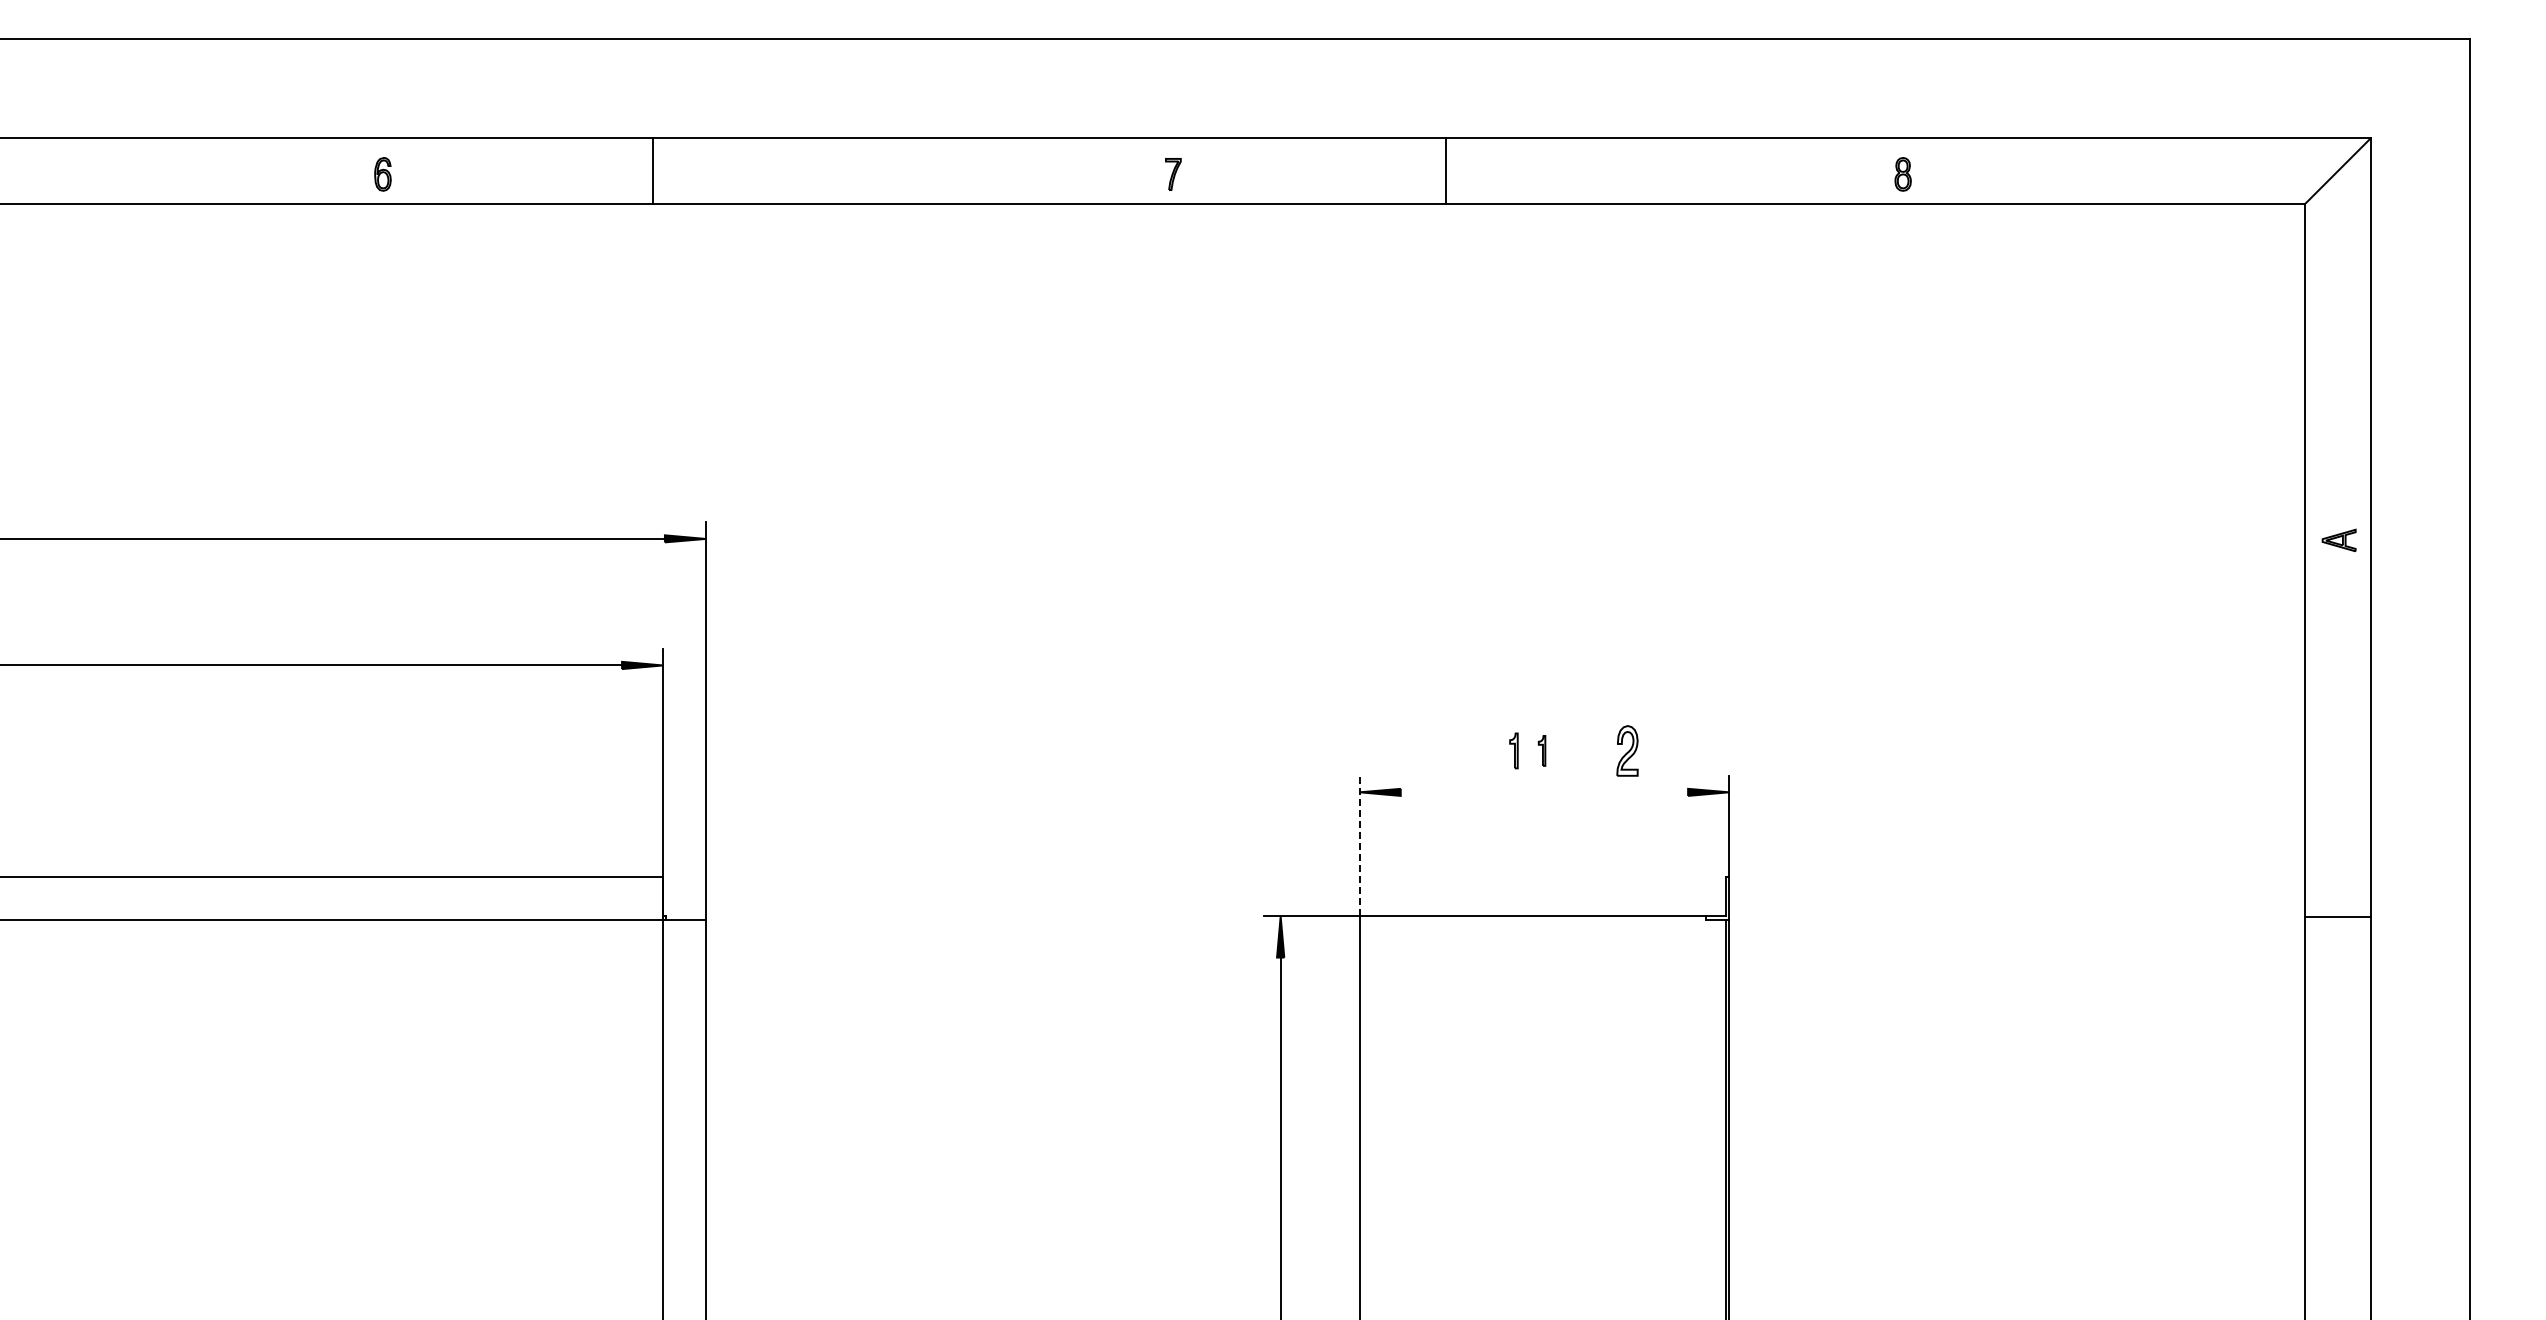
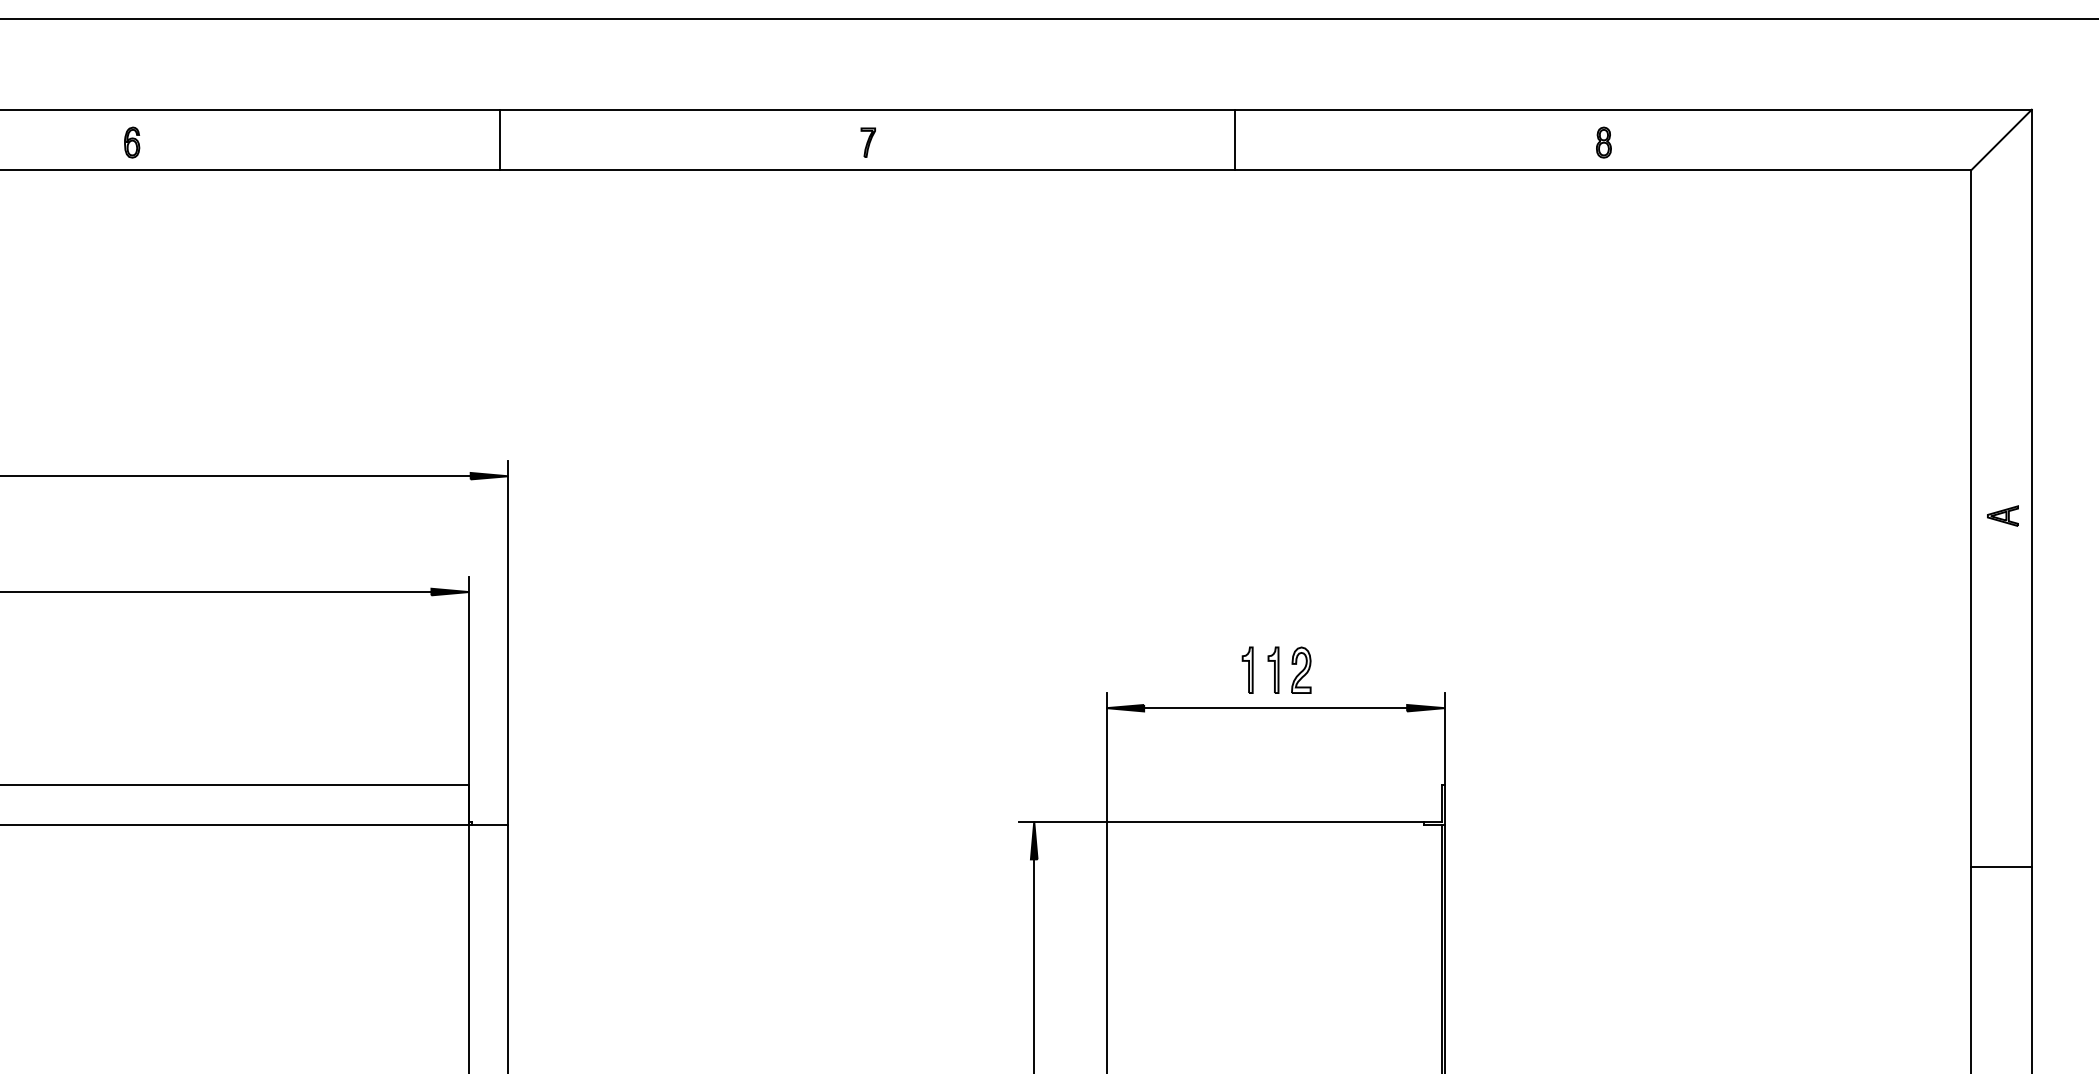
line: (653, 171) -> (499, 139), moved
line: (1445, 171) -> (1235, 139), moved
part: (382, 174) -> (131, 142), moved
part: (1173, 174) -> (868, 142), moved
part: (2338, 539) -> (2002, 515), moved
part: (1513, 750) -> (1247, 669), size x1.43
part: (1541, 750) -> (1272, 669), size x1.67
part: (1627, 750) -> (1301, 669), moved
line: (1544, 792) -> (1275, 708), added
line: (1359, 845) -> (1106, 756), dashed -> solid
line: (2337, 916) -> (2001, 866), moved

